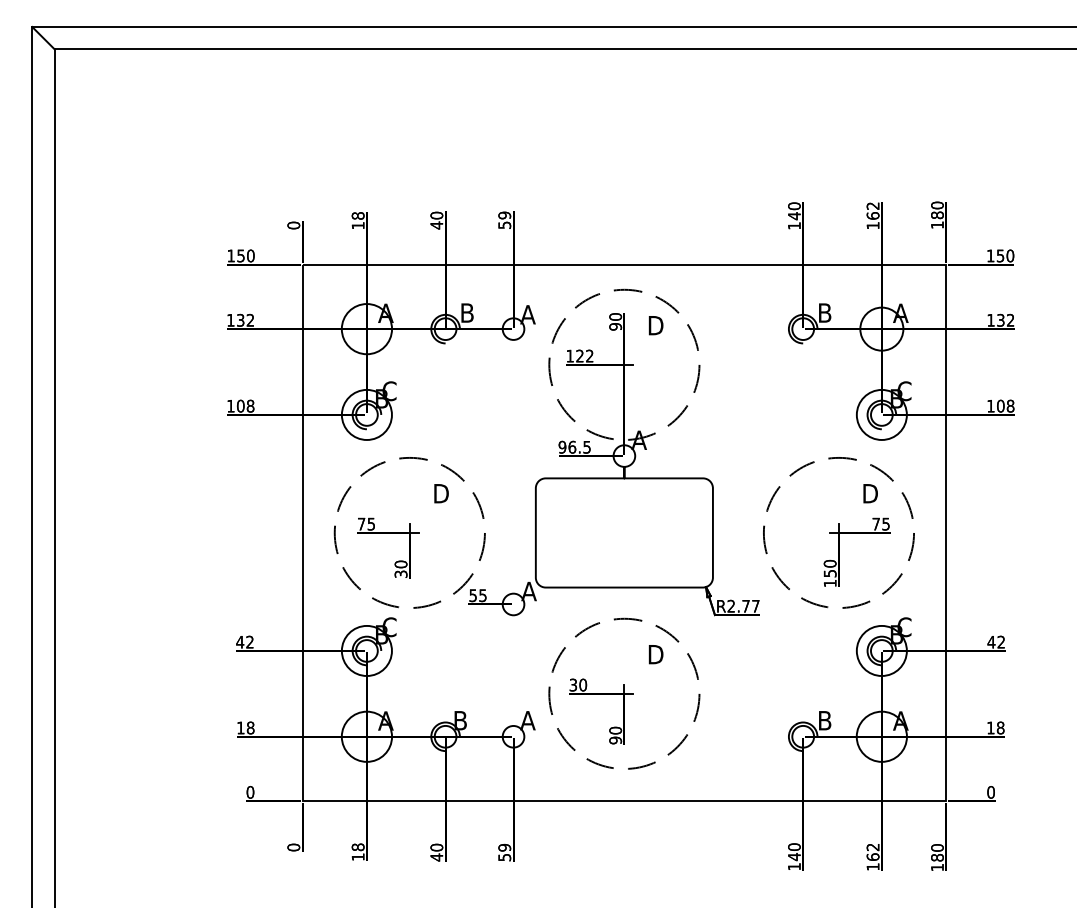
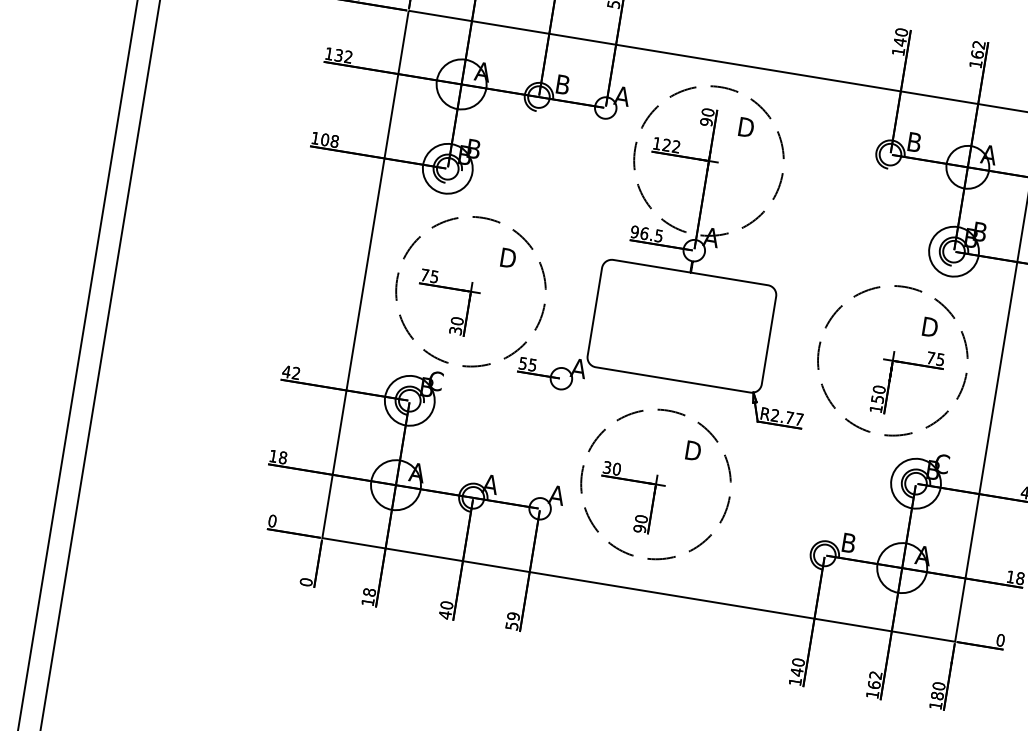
text: (389, 391) -> (473, 149), C -> B
text: (904, 391) -> (980, 232), C -> B
text: (460, 720) -> (490, 484), B -> A

